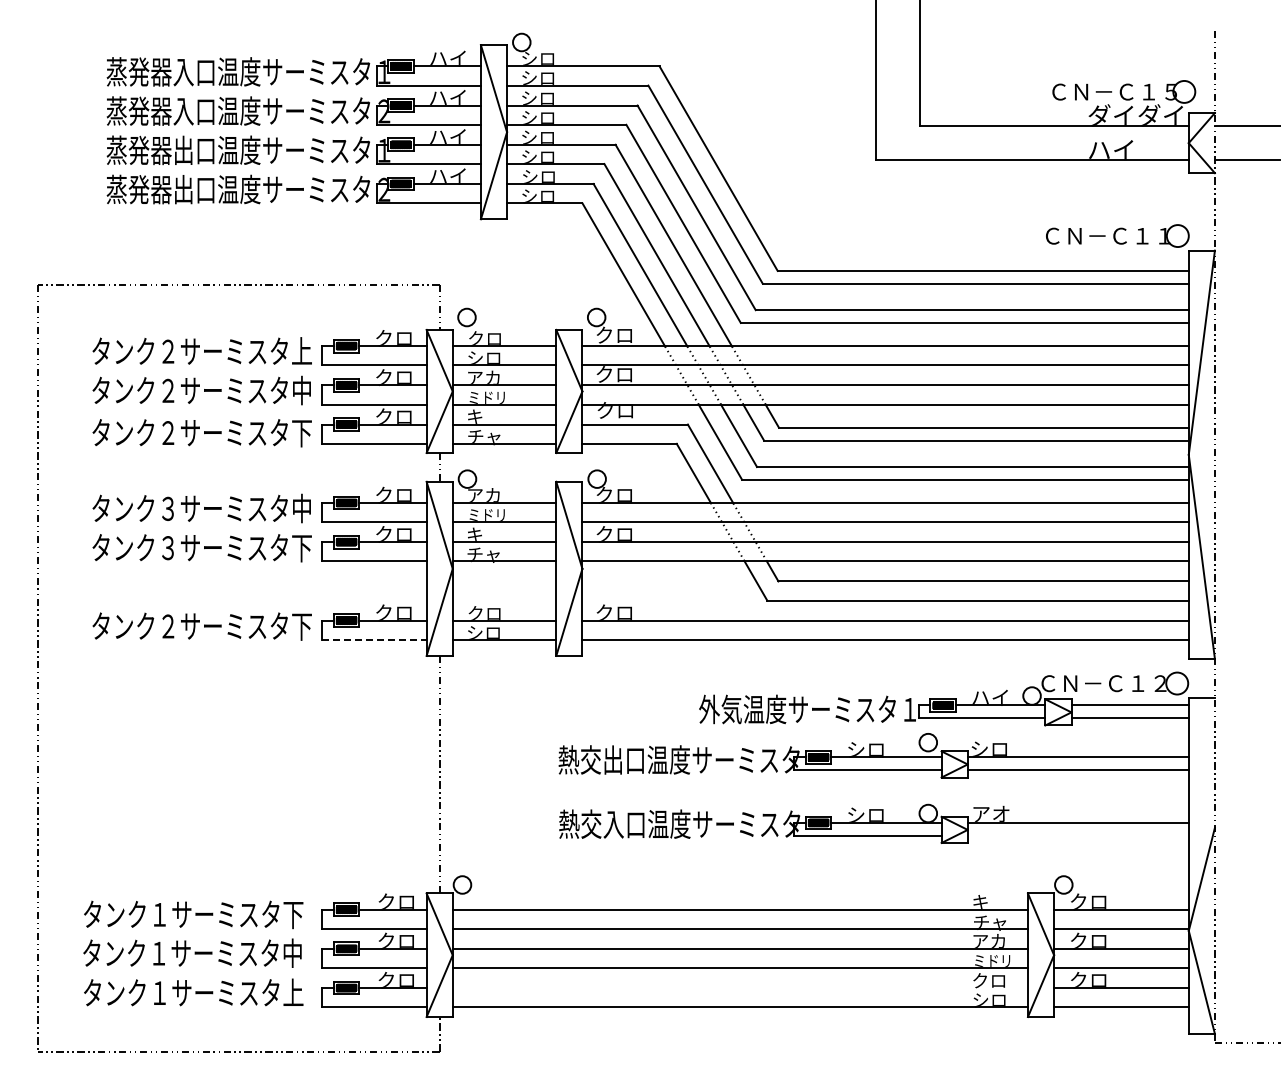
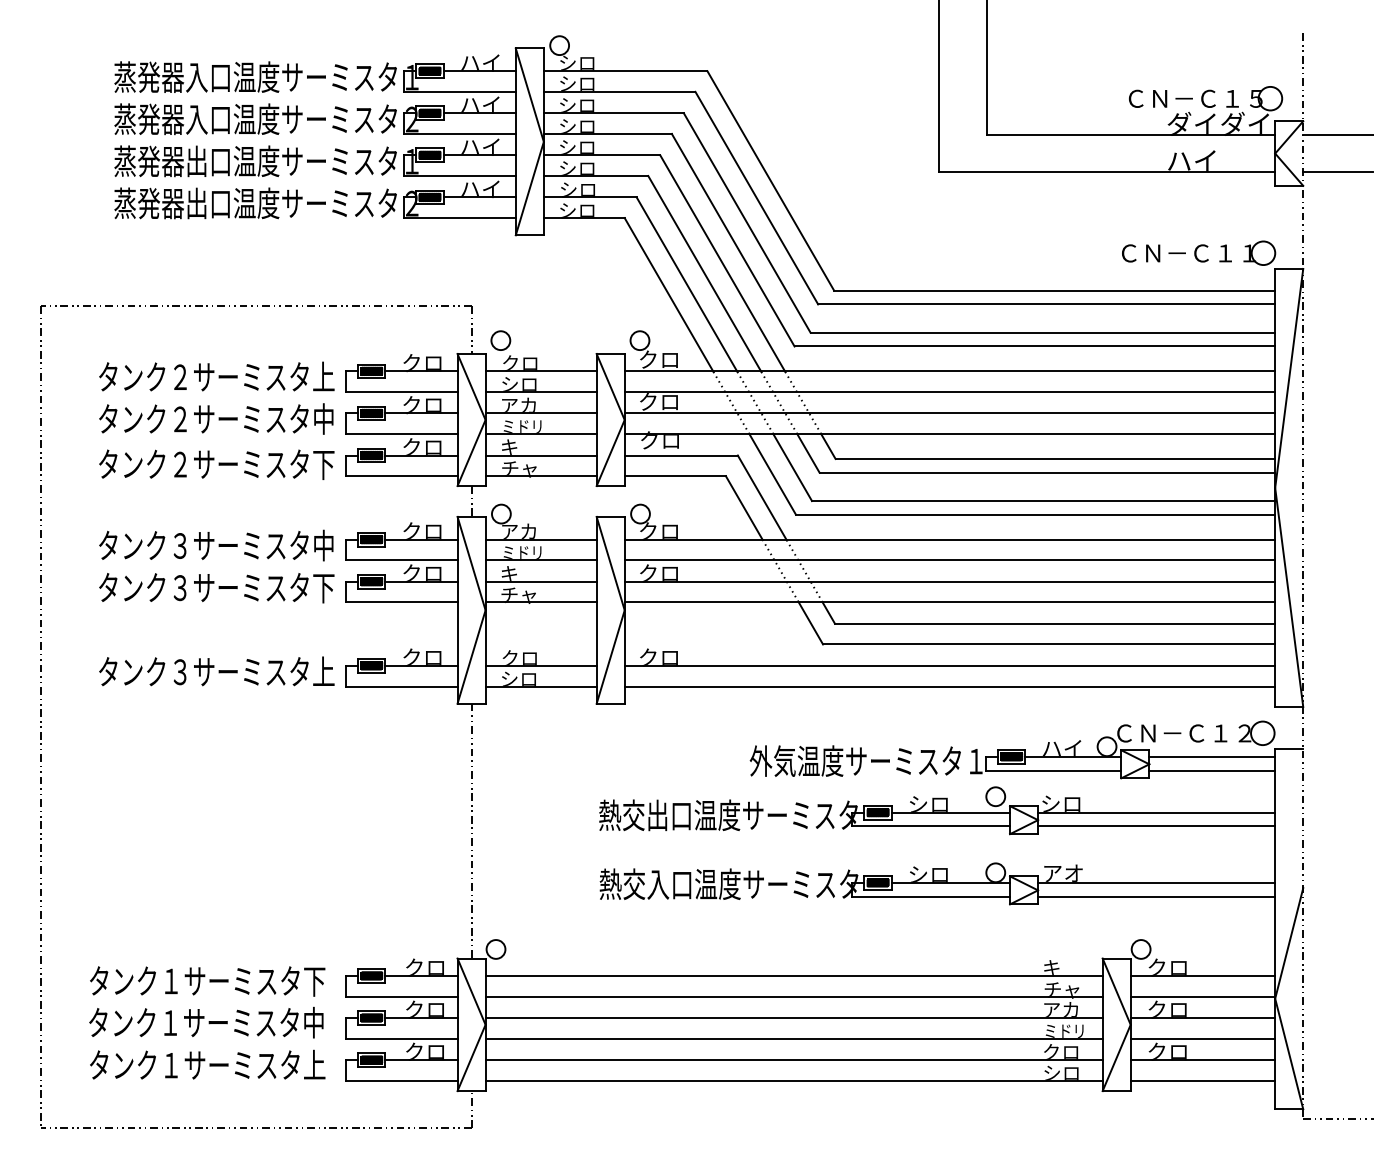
text: (236, 625) -> (253, 671), タンク２サーミスタ下 -> タンク３サーミスタ上
line: (374, 639) -> (401, 686), dashed -> solid
line: (1077, 835) -> (1155, 896), added
line: (739, 988) -> (793, 1060), added

